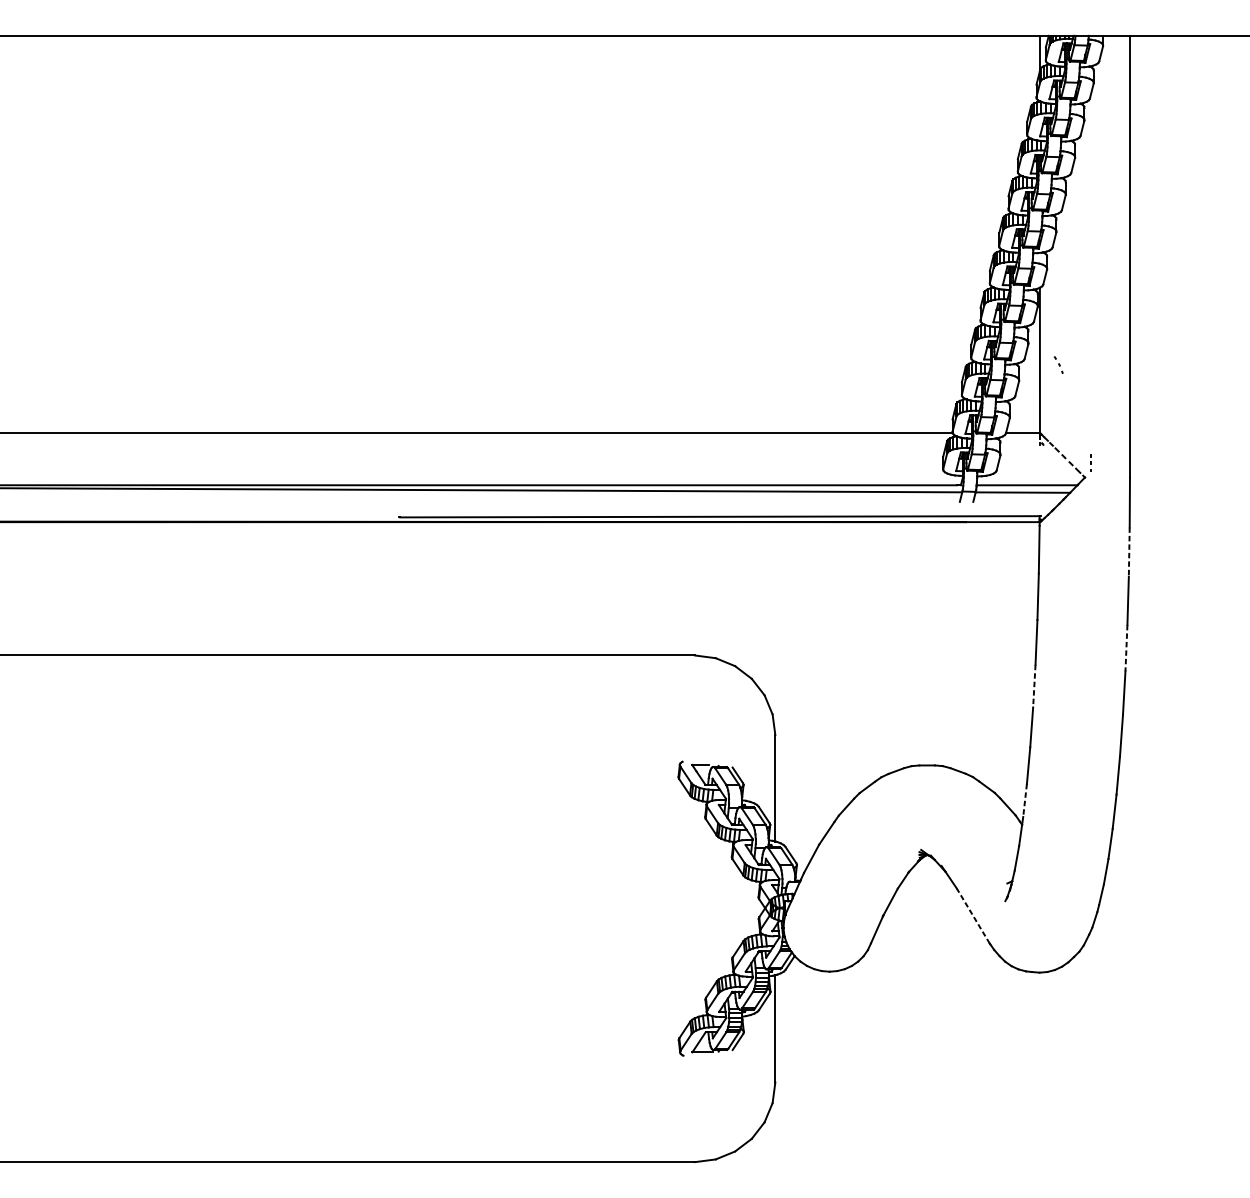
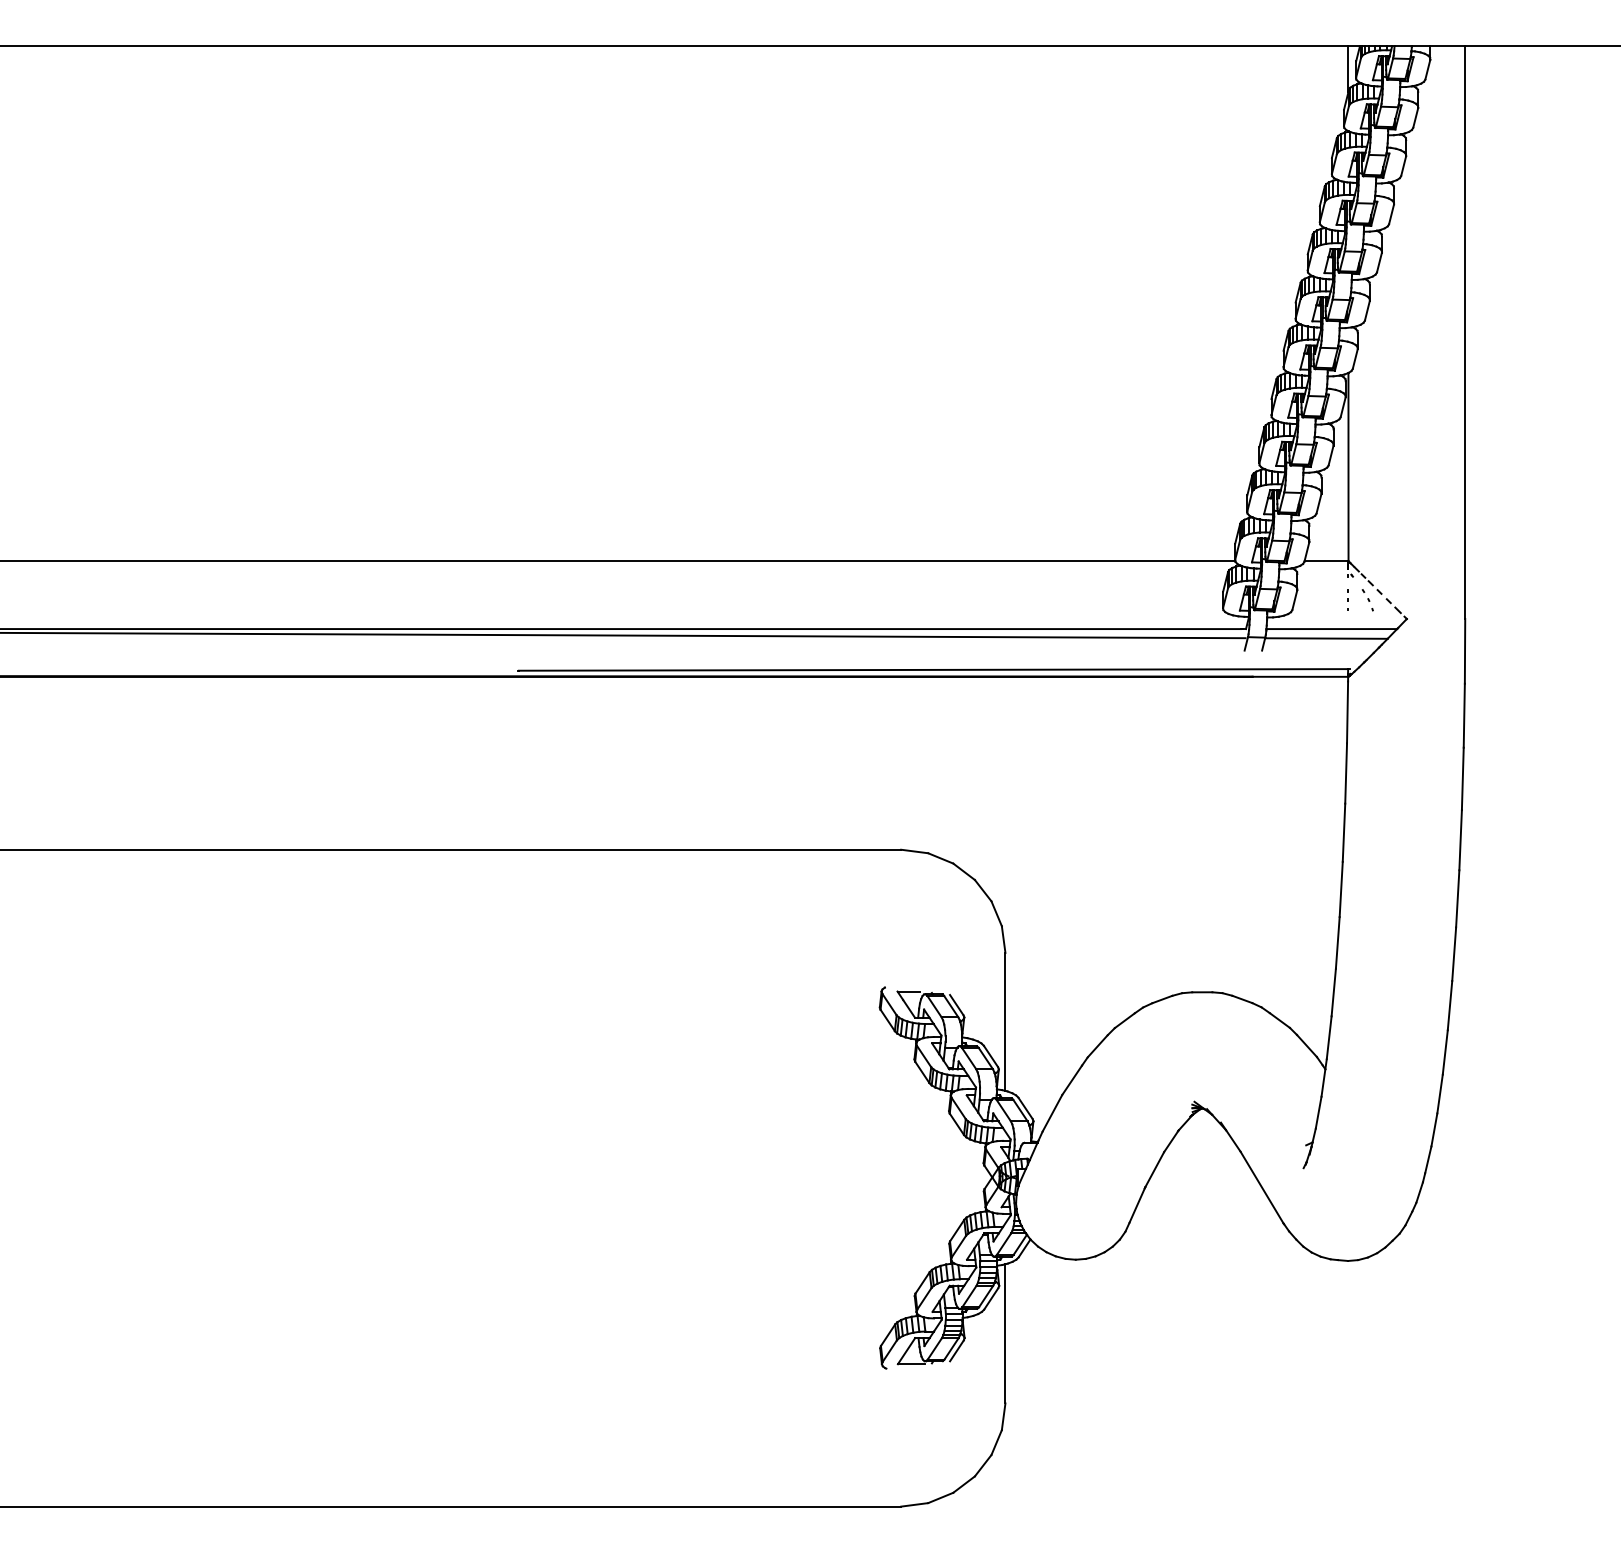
part: (1058, 365) -> (1367, 600), moved
part: (1090, 462) -> (1347, 599), moved
line: (1129, 551) -> (1464, 715), dashed -> solid
line: (1126, 648) -> (1460, 840), dashed -> solid
line: (1034, 686) -> (1341, 889), dashed -> solid
line: (1025, 800) -> (1329, 1037), dashed -> solid
line: (973, 916) -> (1262, 1187), dashed -> solid

